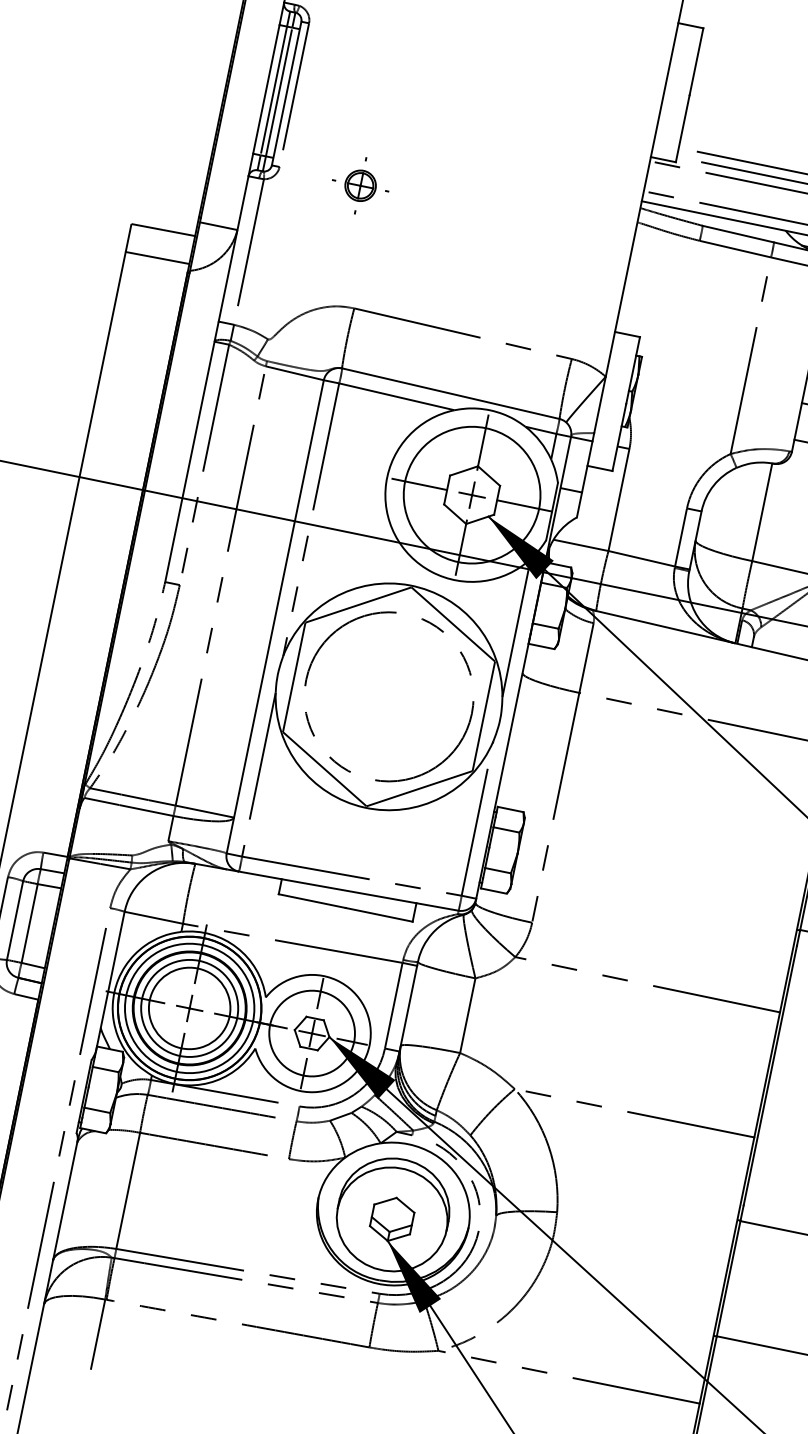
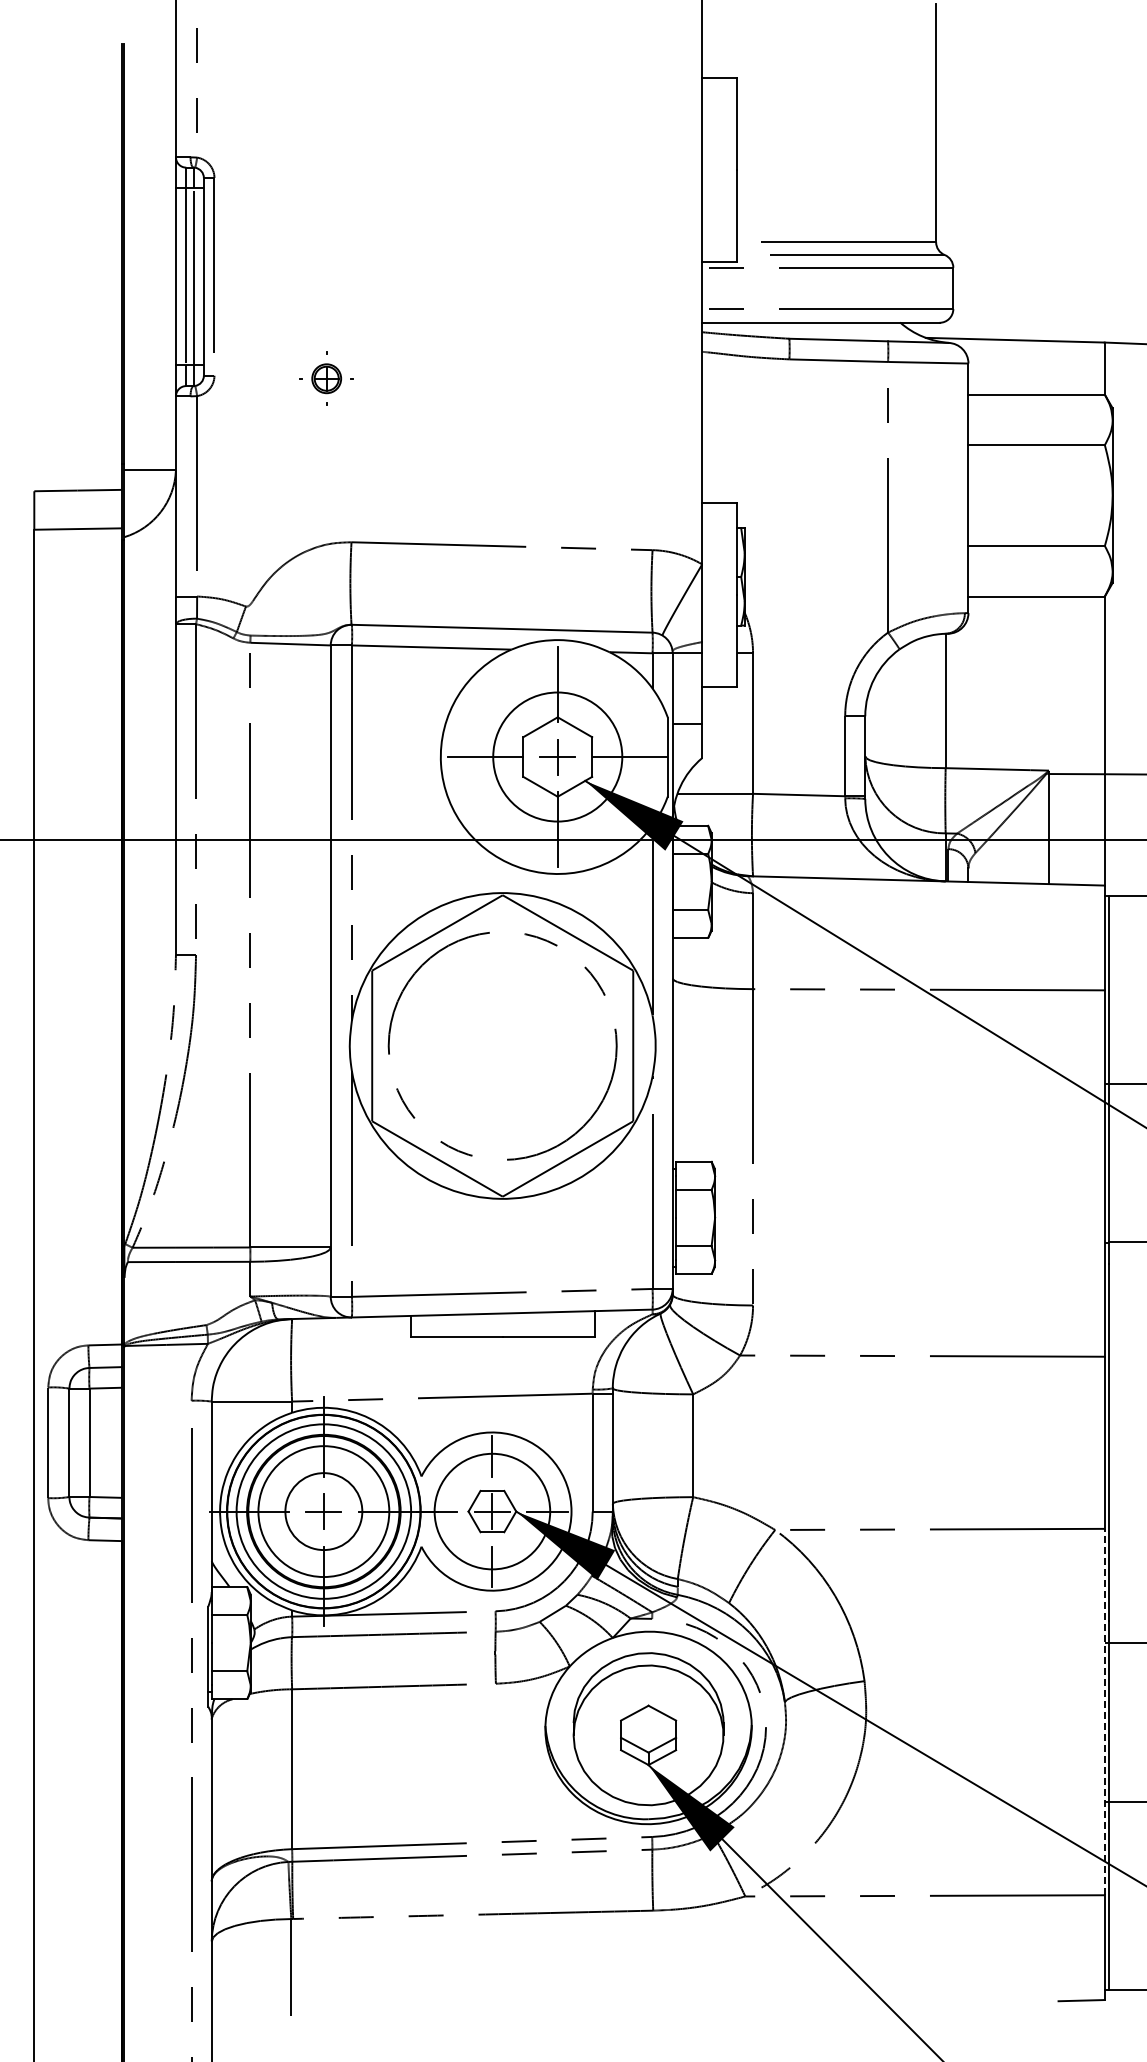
part: (360, 185) -> (326, 378), size x0.7
circle: (472, 494) -> (557, 756), size x0.7
circle: (189, 1008) -> (323, 1511), size x0.7
line: (726, 1270) -> (1104, 1711), solid -> dashed

